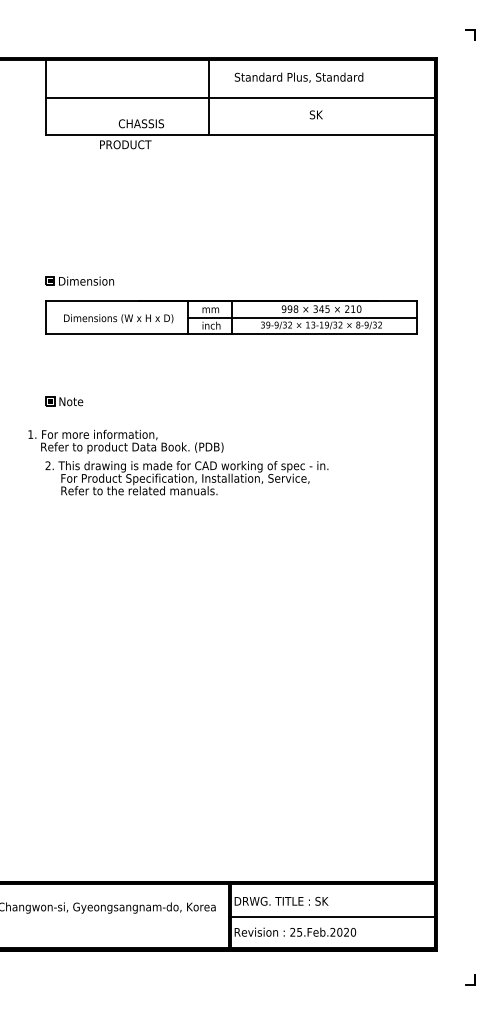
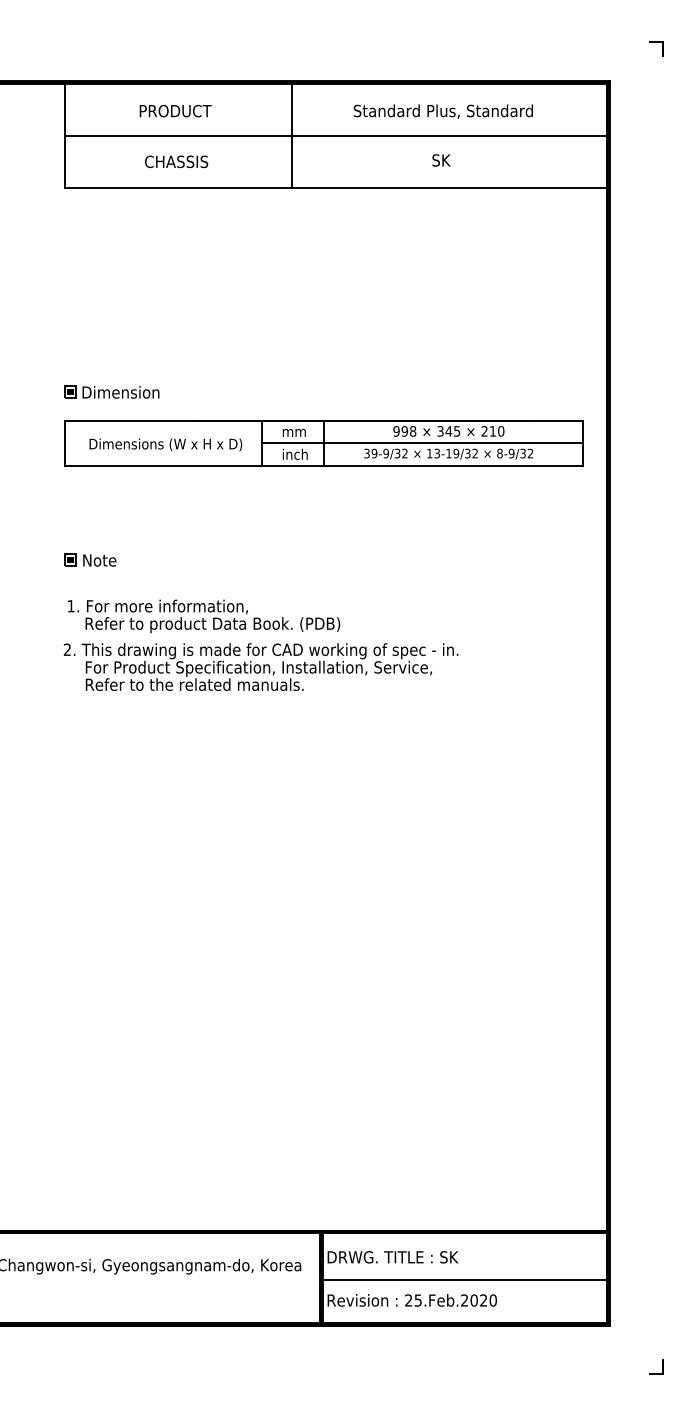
text: (298, 77) -> (442, 111), moved
text: (141, 123) -> (176, 161), moved
text: (125, 144) -> (175, 110), moved
text: (126, 441) -> (204, 616), moved

